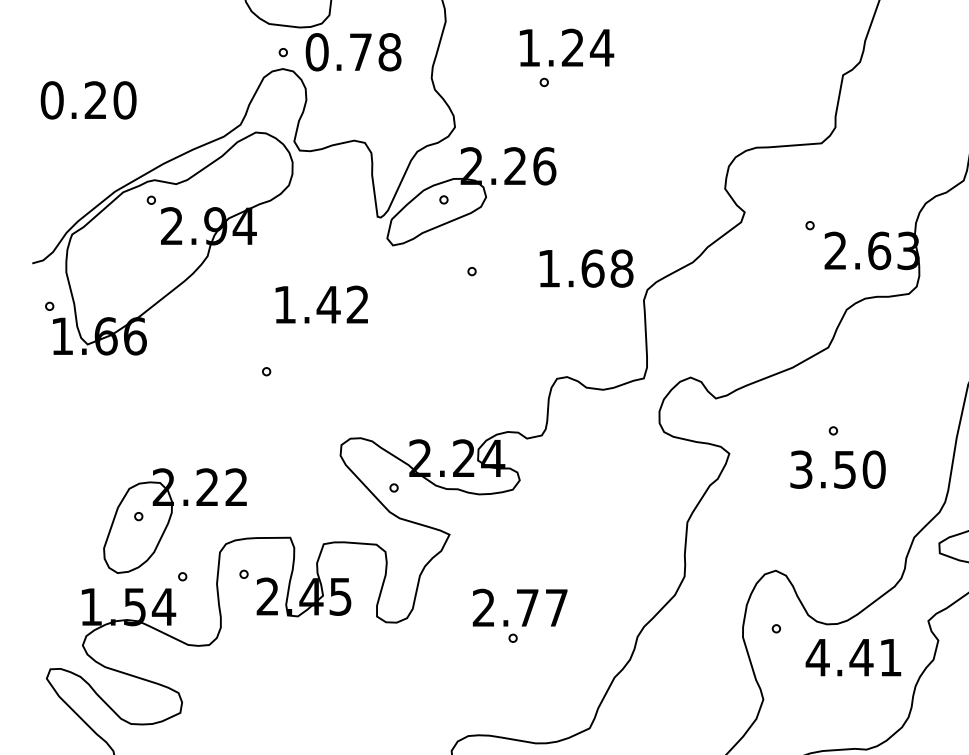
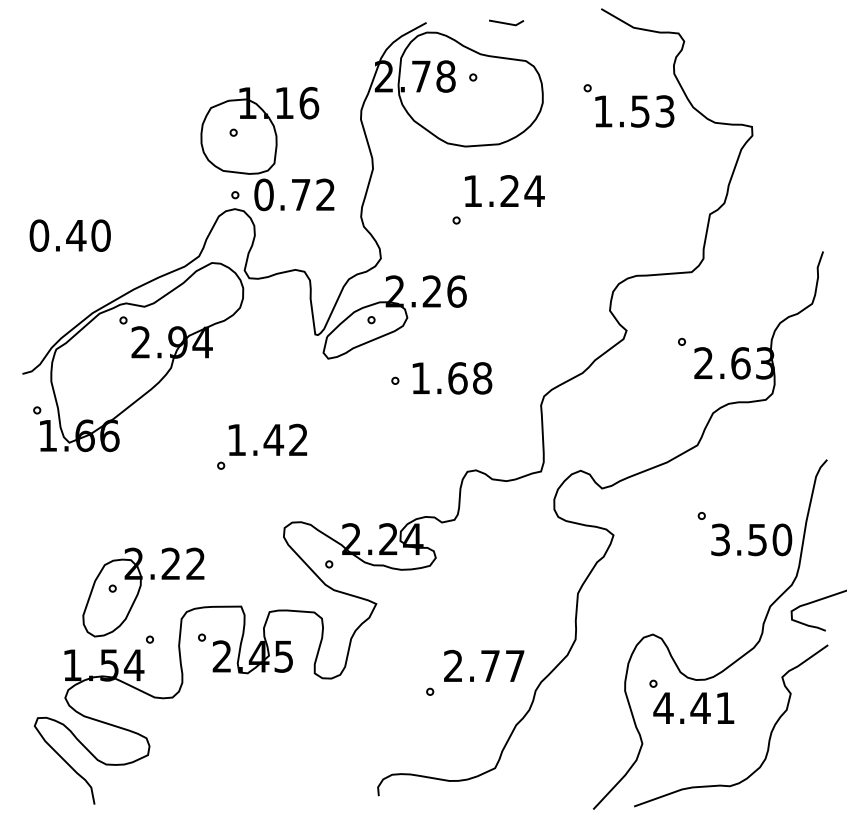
text: (566, 47) -> (504, 190), moved
text: (389, 51) -> (325, 194), 0.78 -> 0.72
text: (96, 100) -> (76, 235), 0.20 -> 0.40
text: (586, 268) -> (452, 378), moved
text: (321, 304) -> (267, 439), moved
text: (837, 469) -> (751, 539), moved
text: (520, 607) -> (484, 665), moved
text: (853, 656) -> (693, 707), moved

